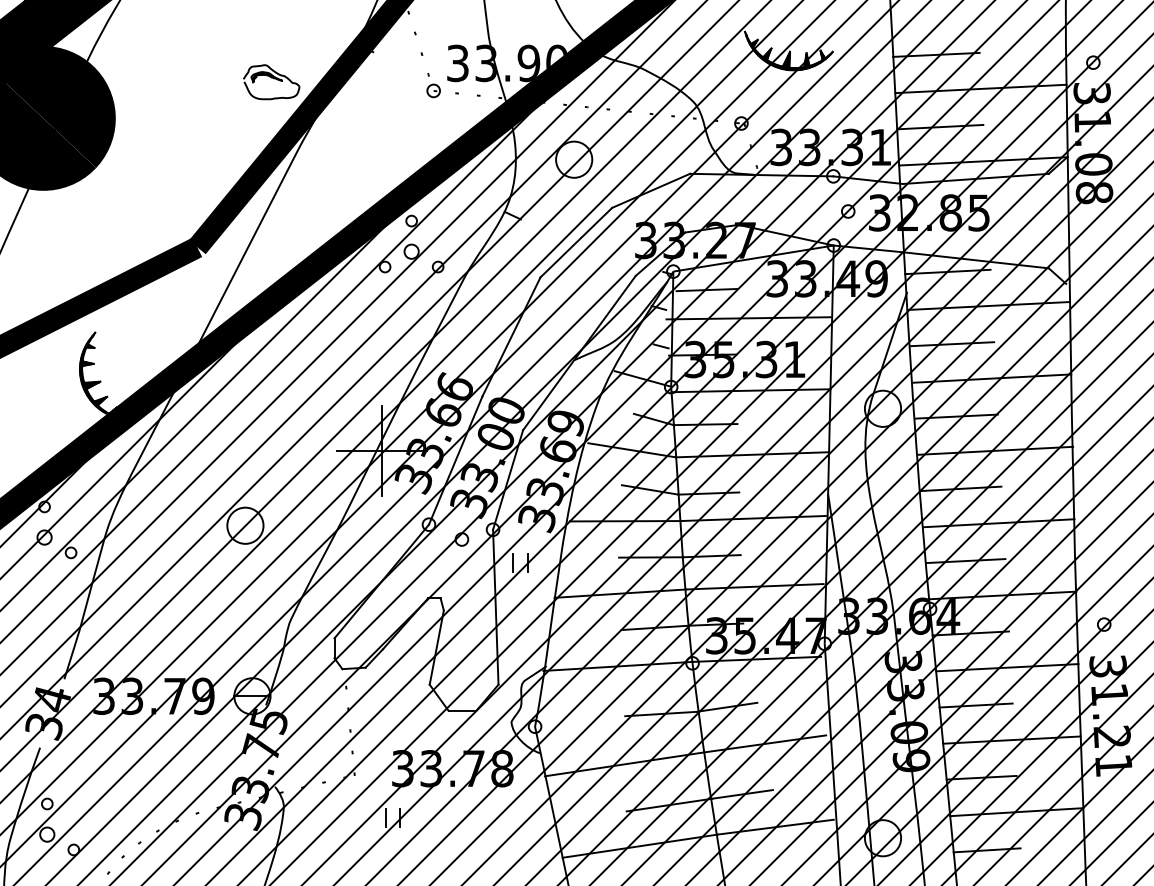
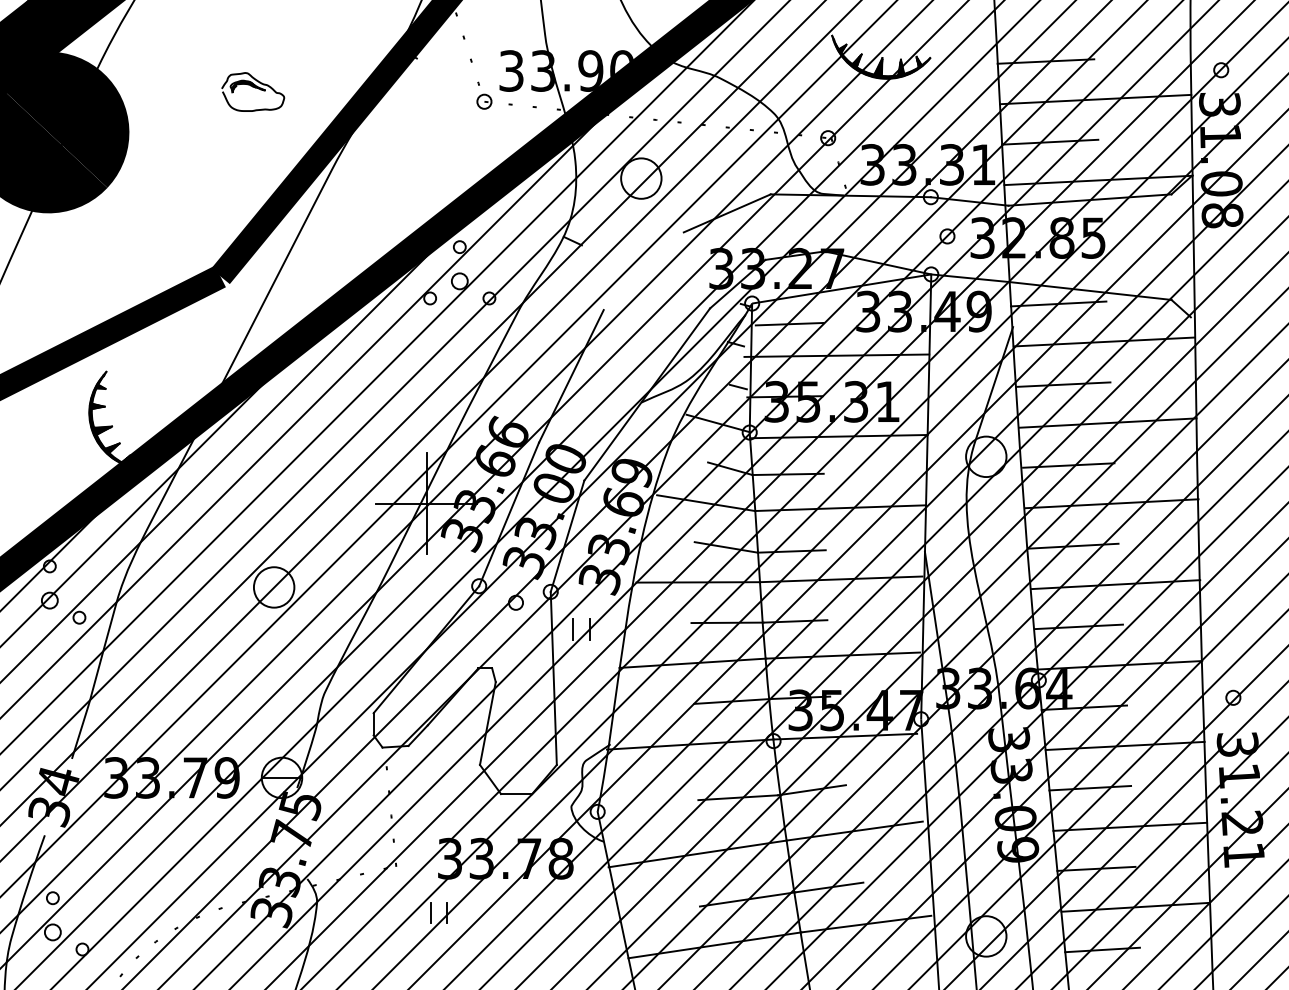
part: (271, 82) -> (253, 92), moved
line: (576, 242) -> (643, 271), removed

